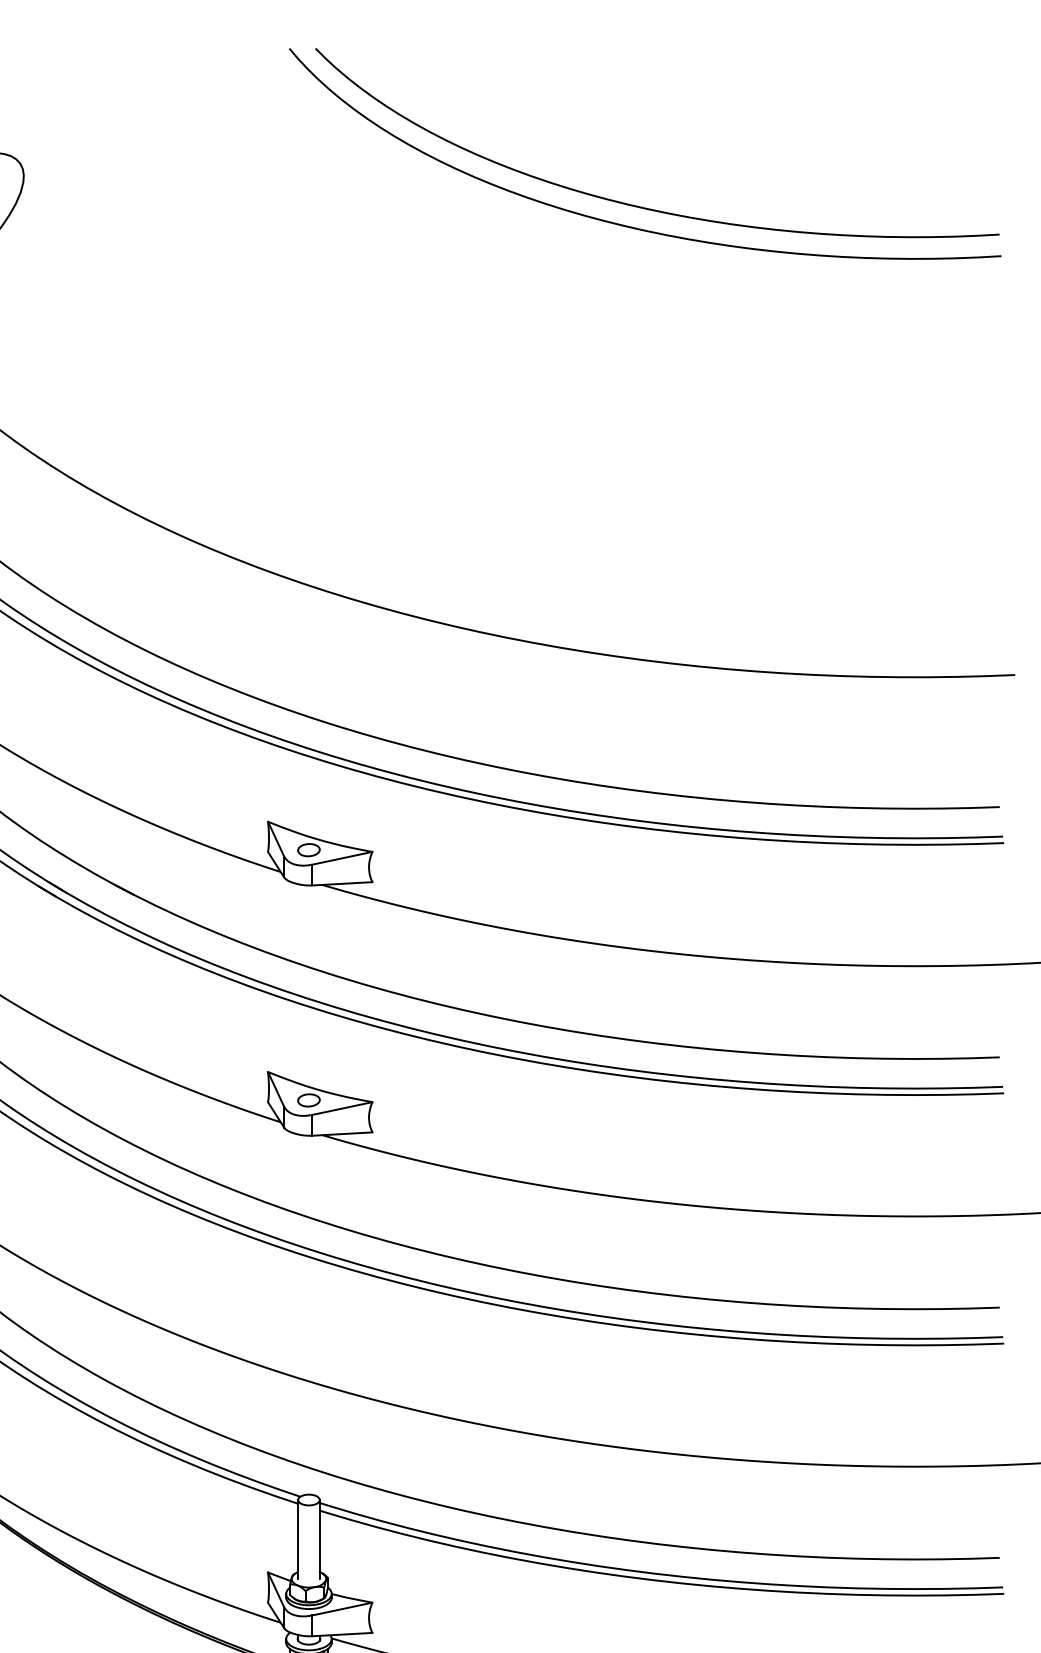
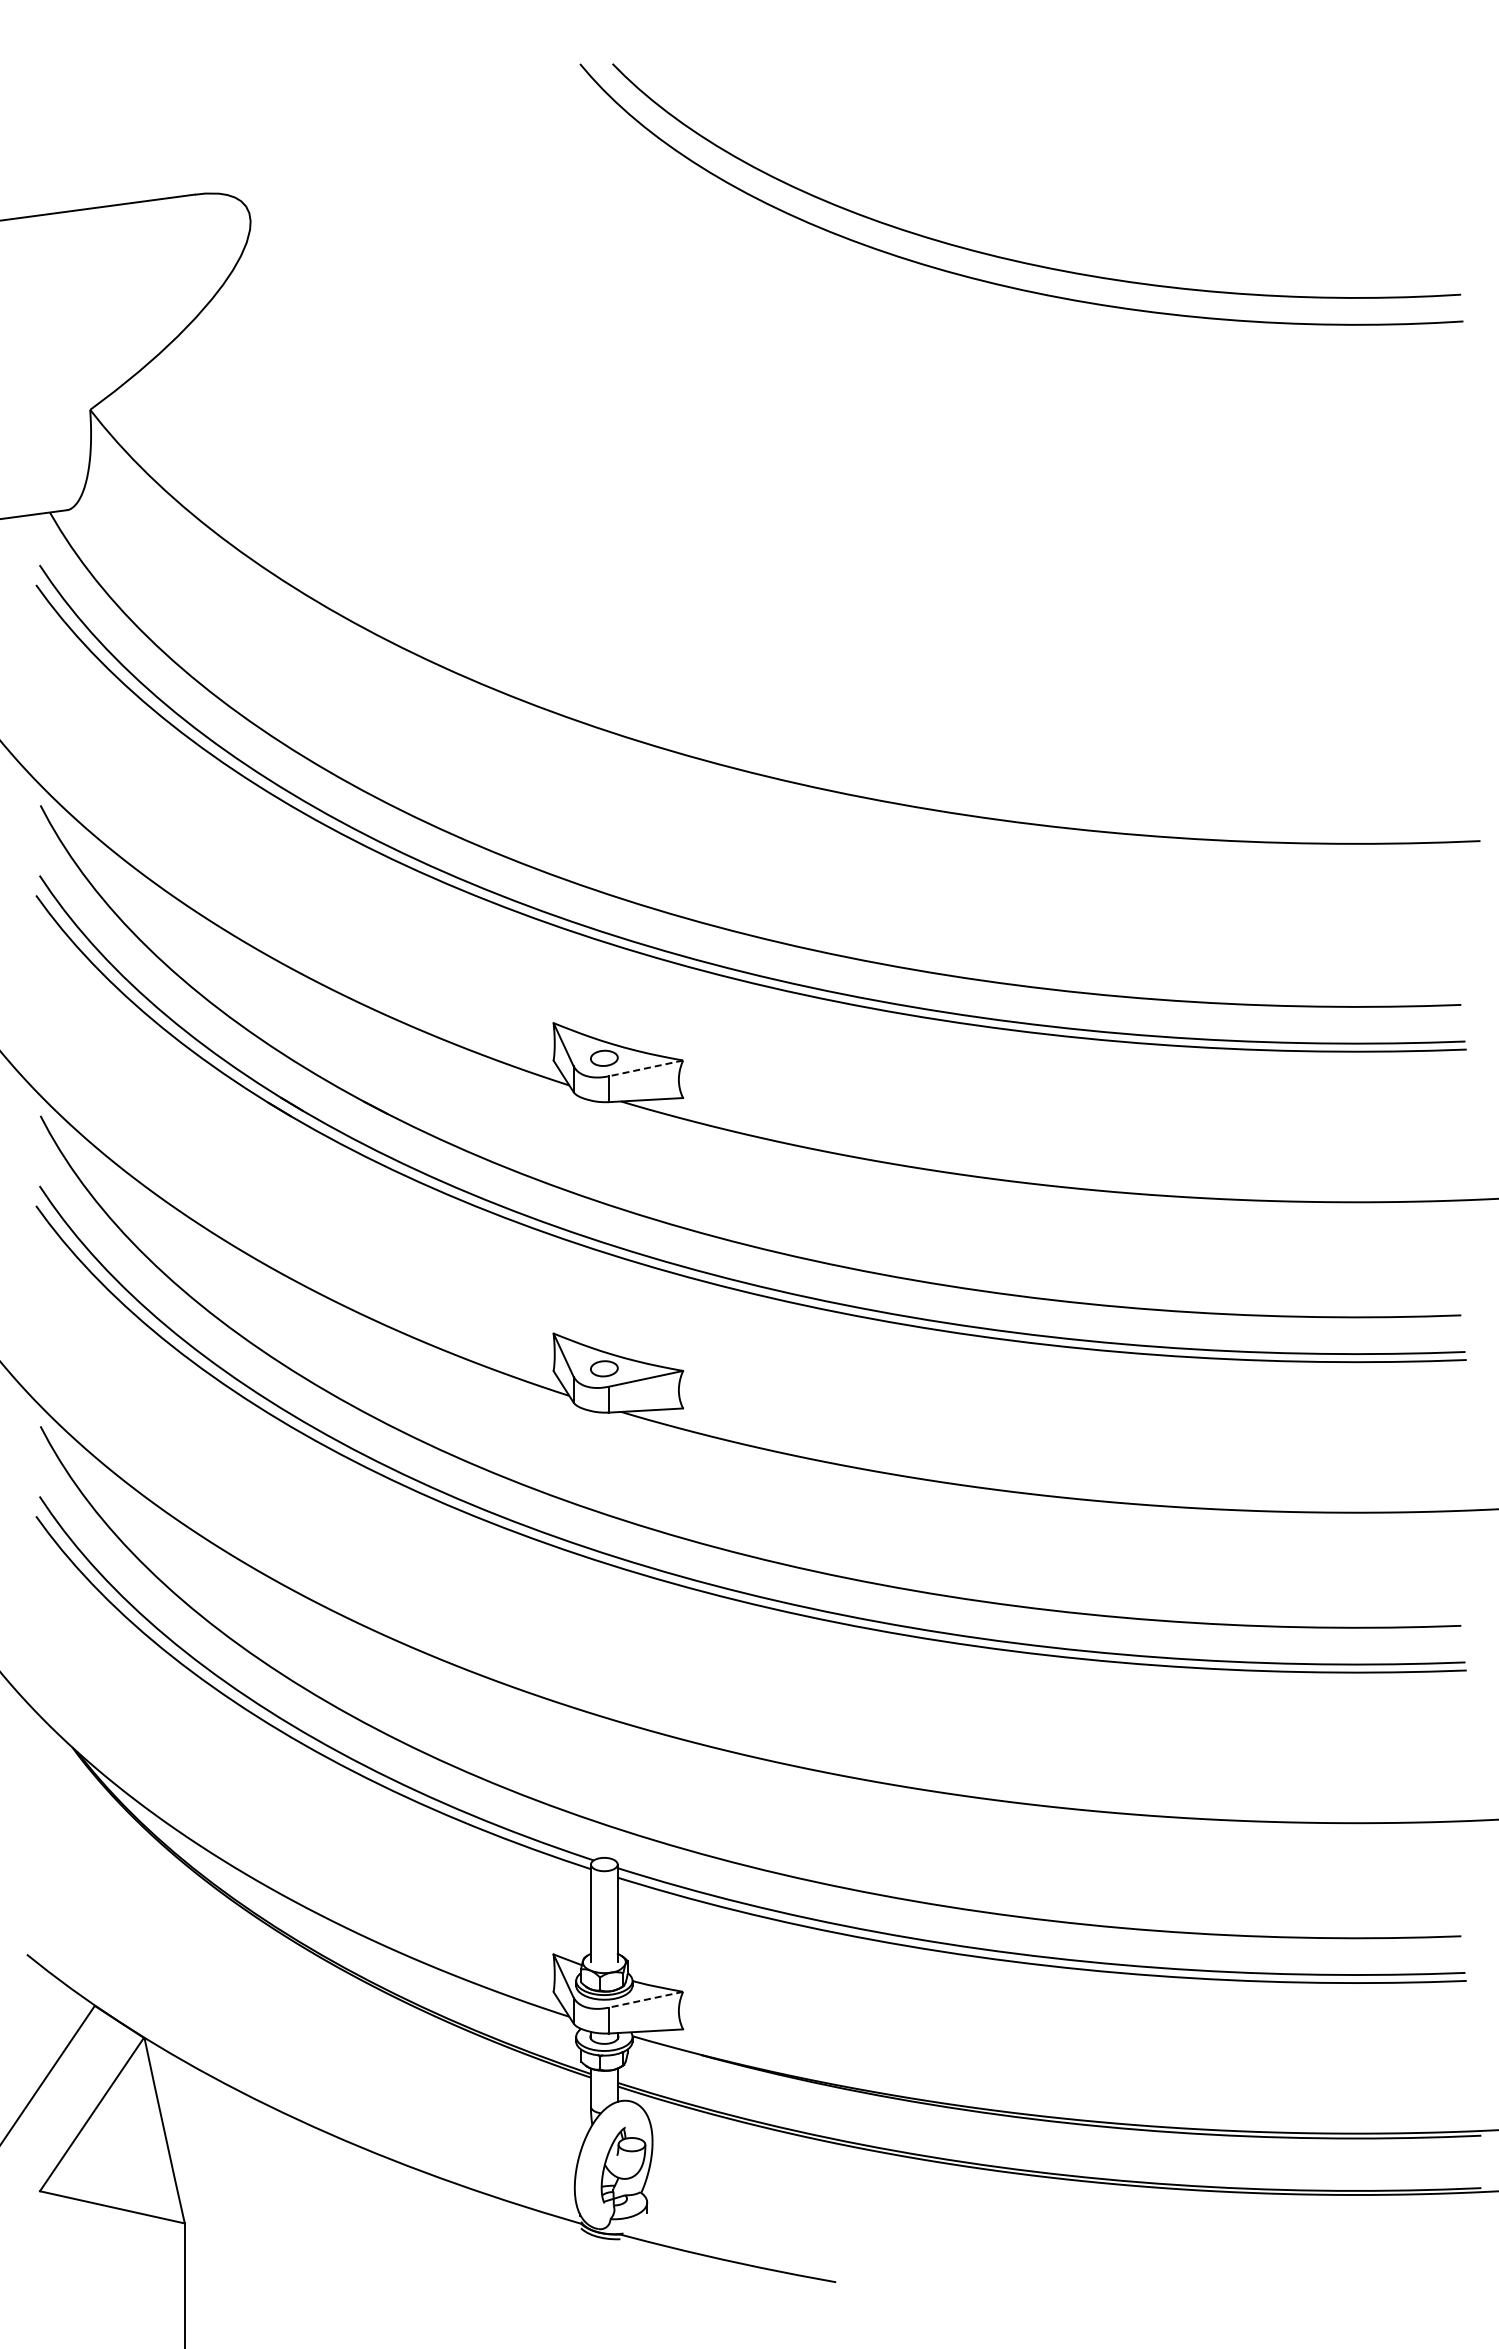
line: (342, 858) -> (645, 1068), solid -> dashed
line: (342, 1608) -> (645, 1999), solid -> dashed

